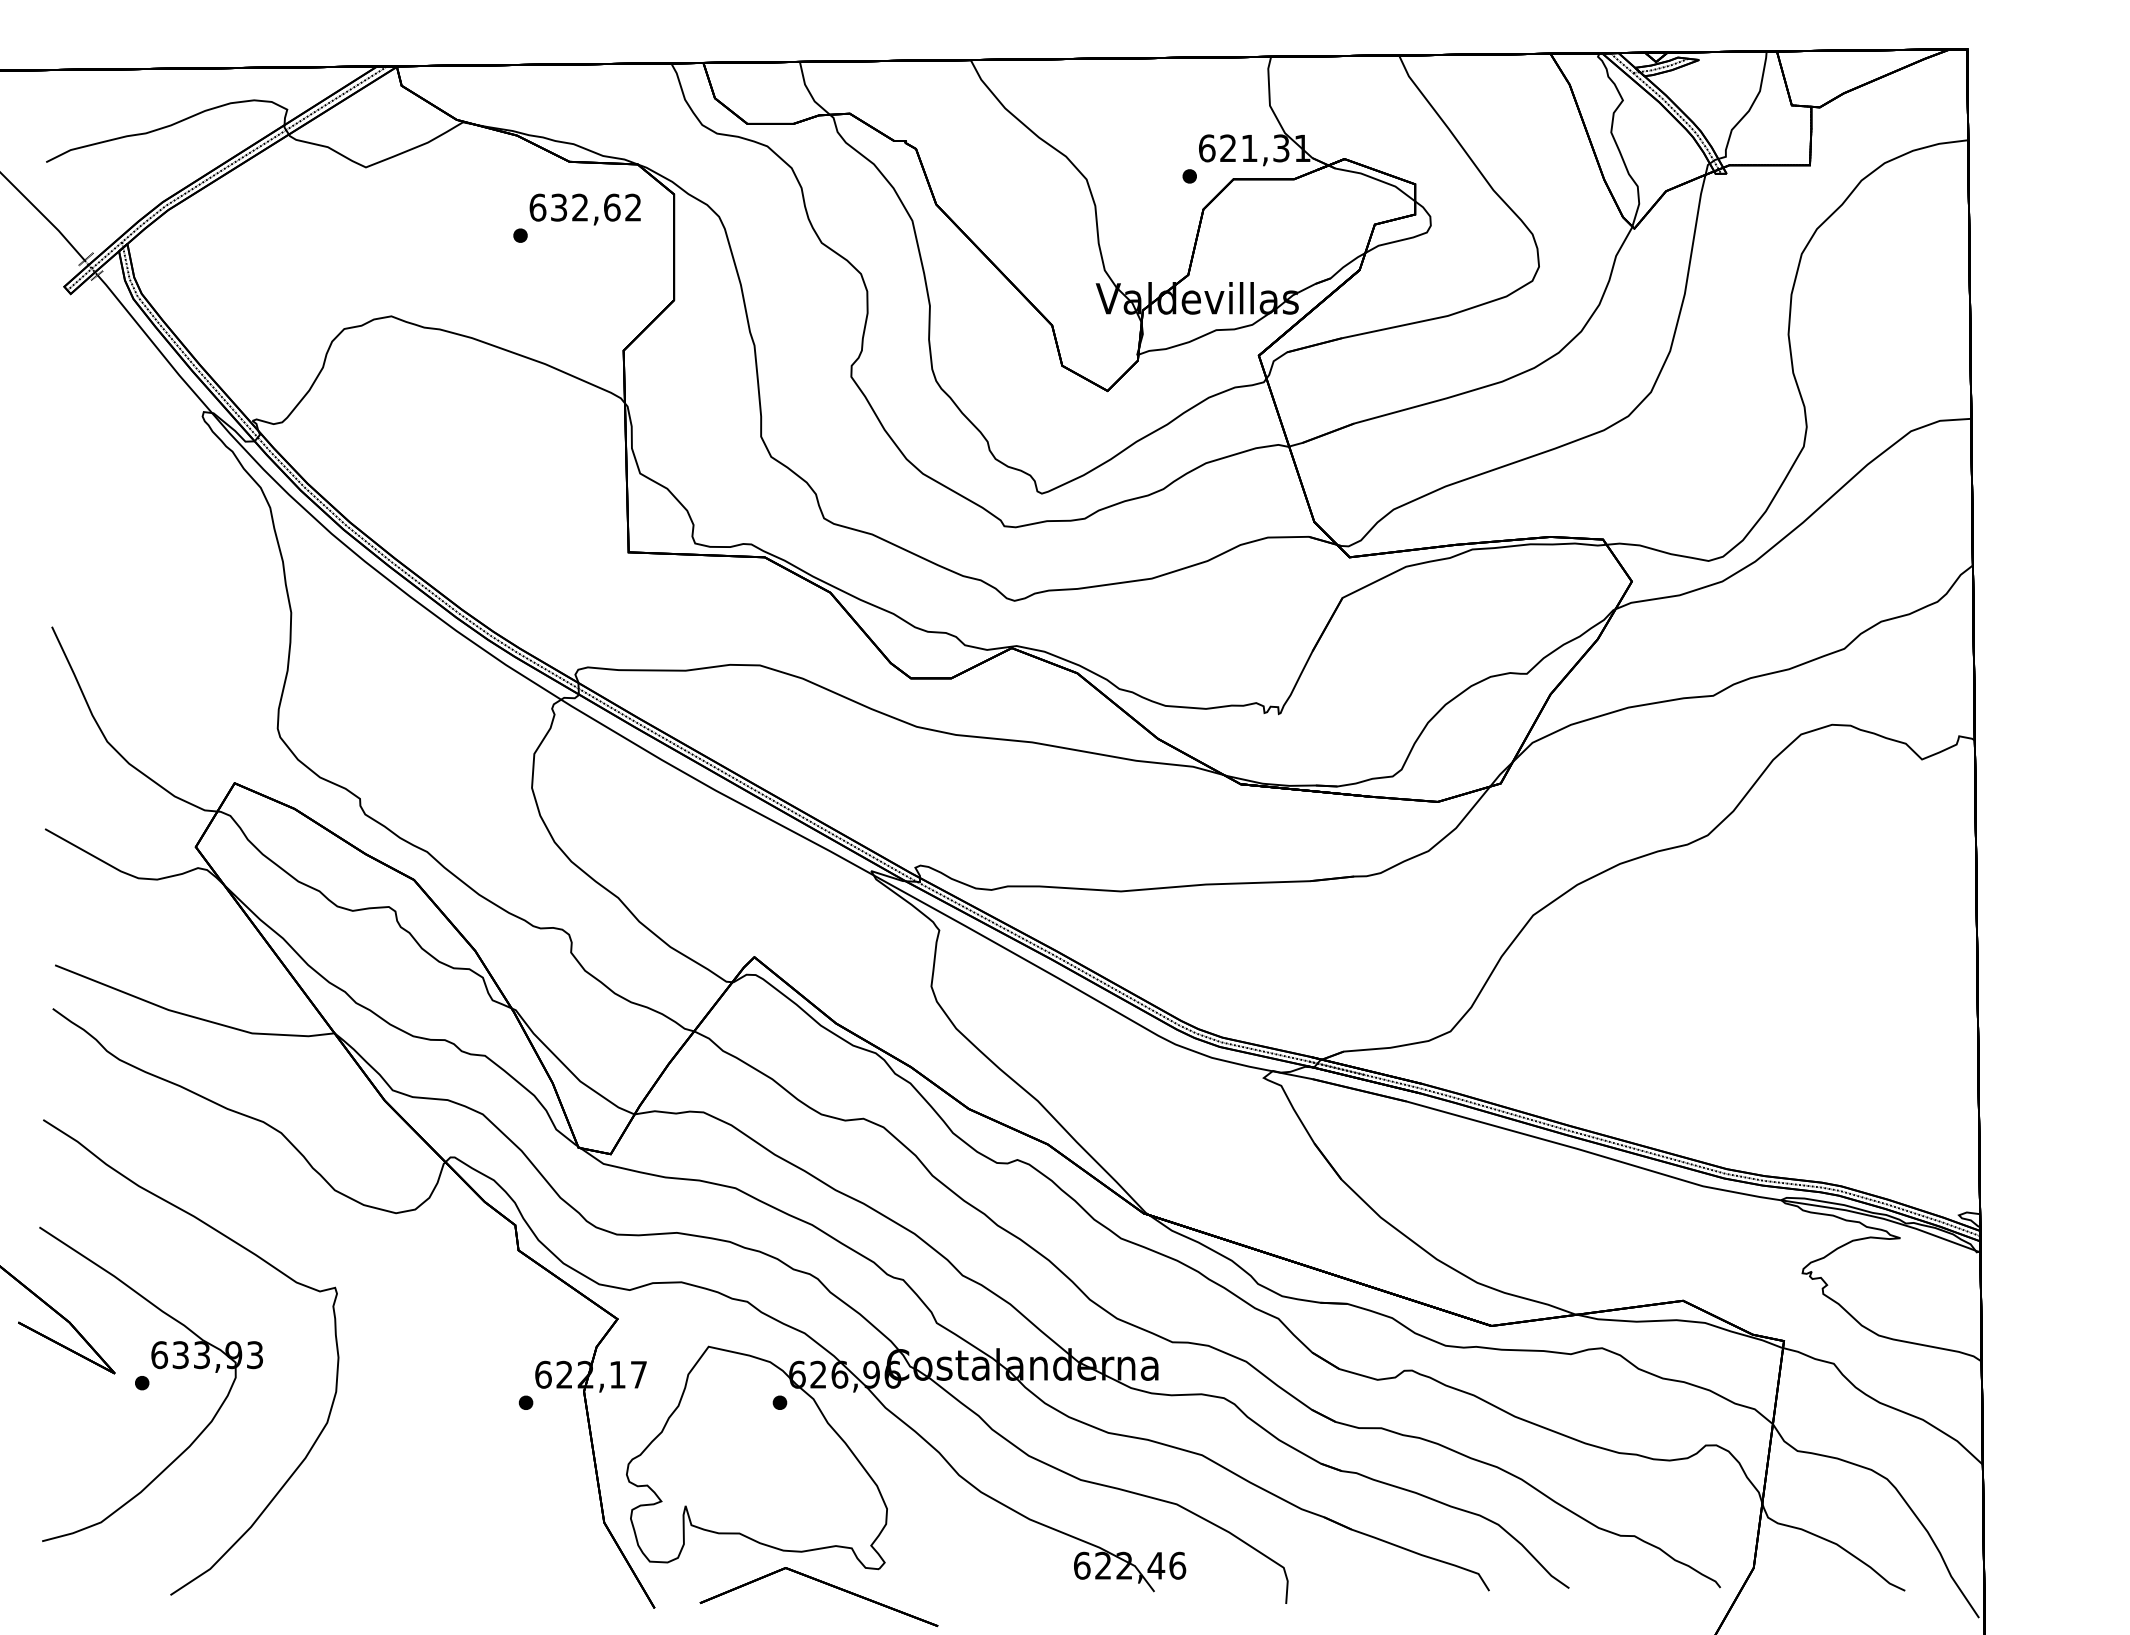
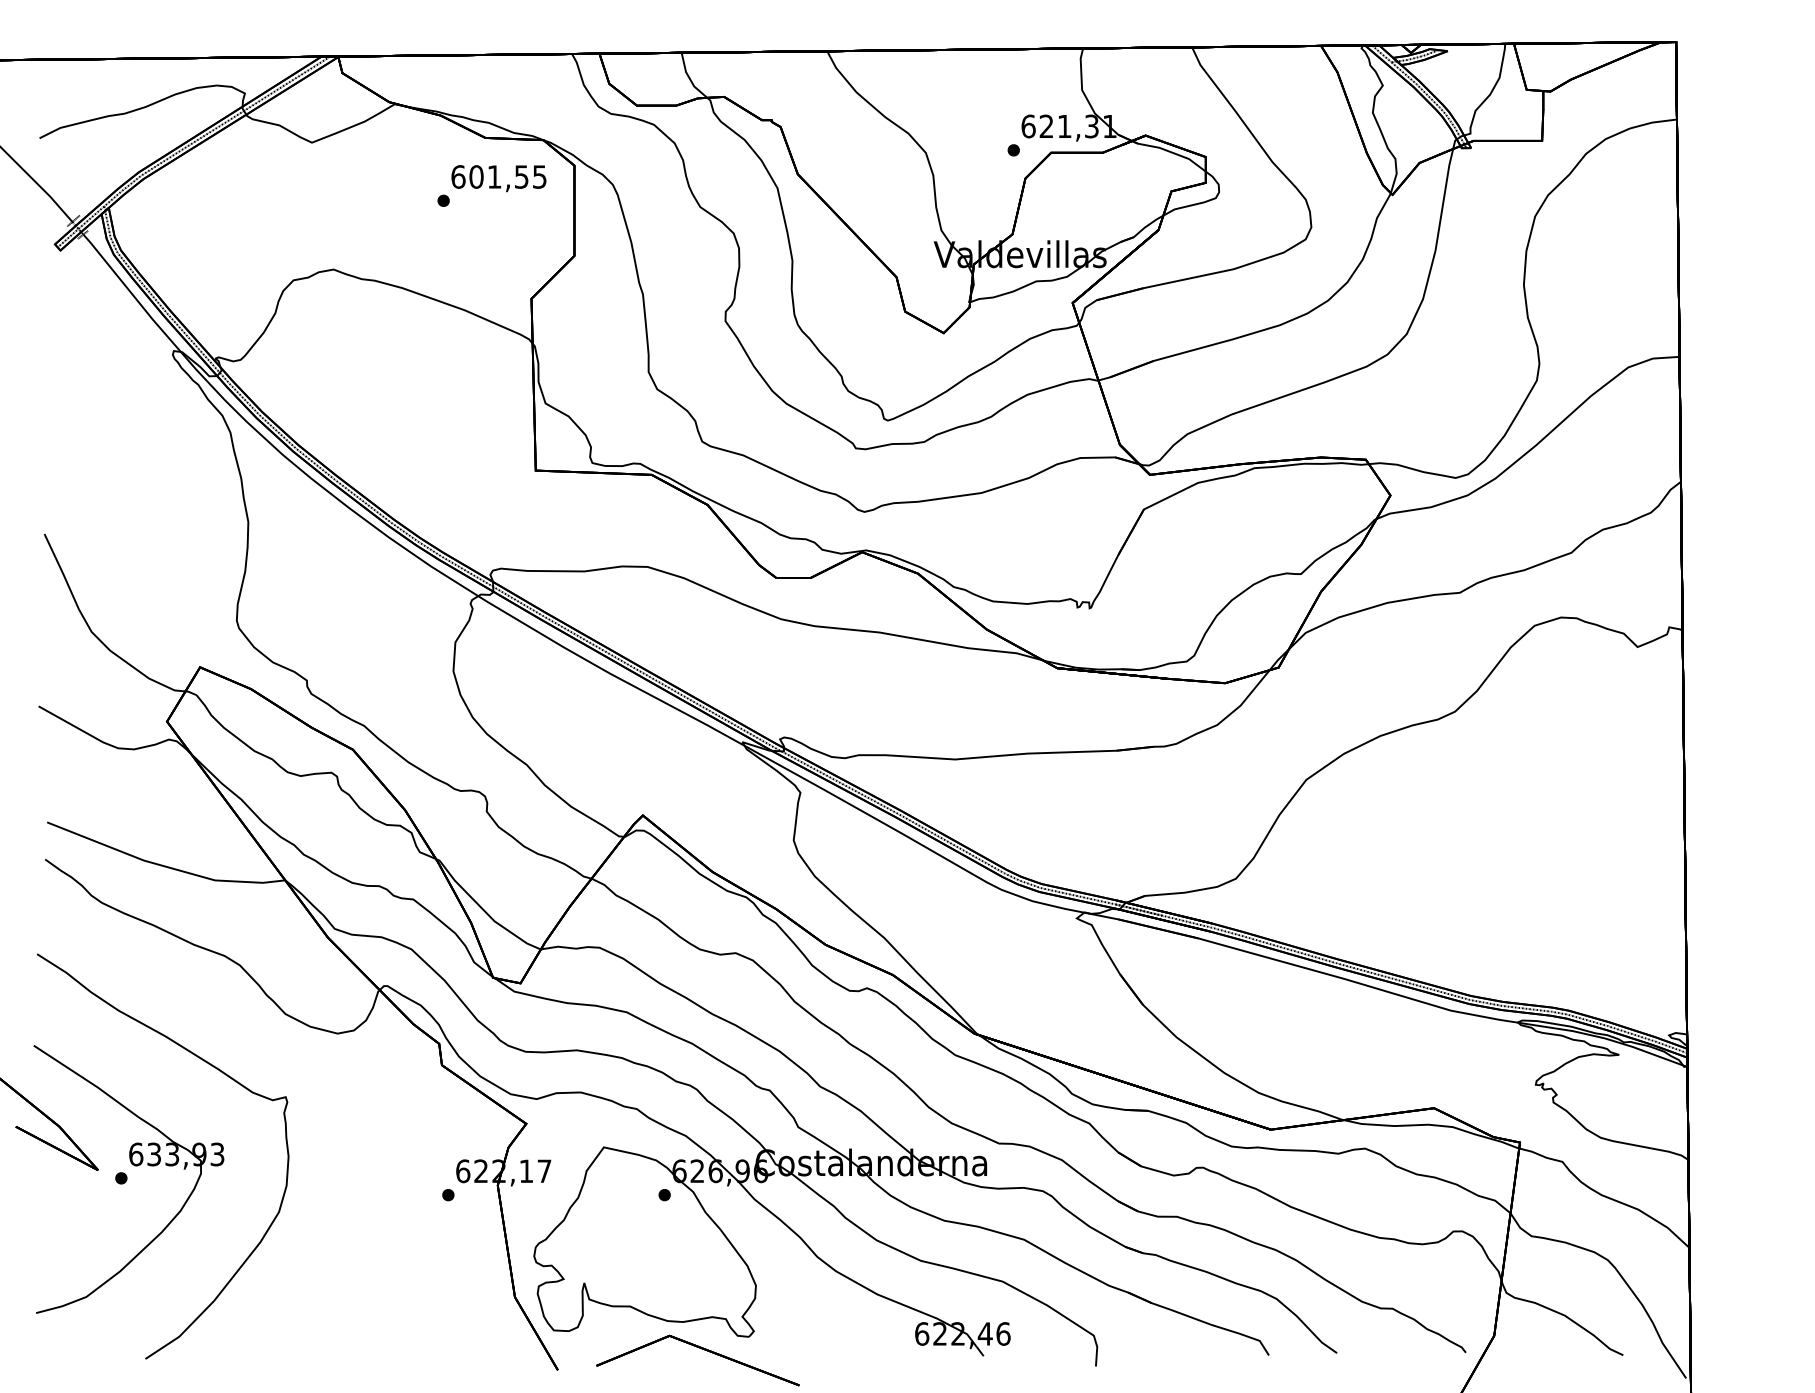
text: (595, 207) -> (507, 176), 632,62 -> 601,55

